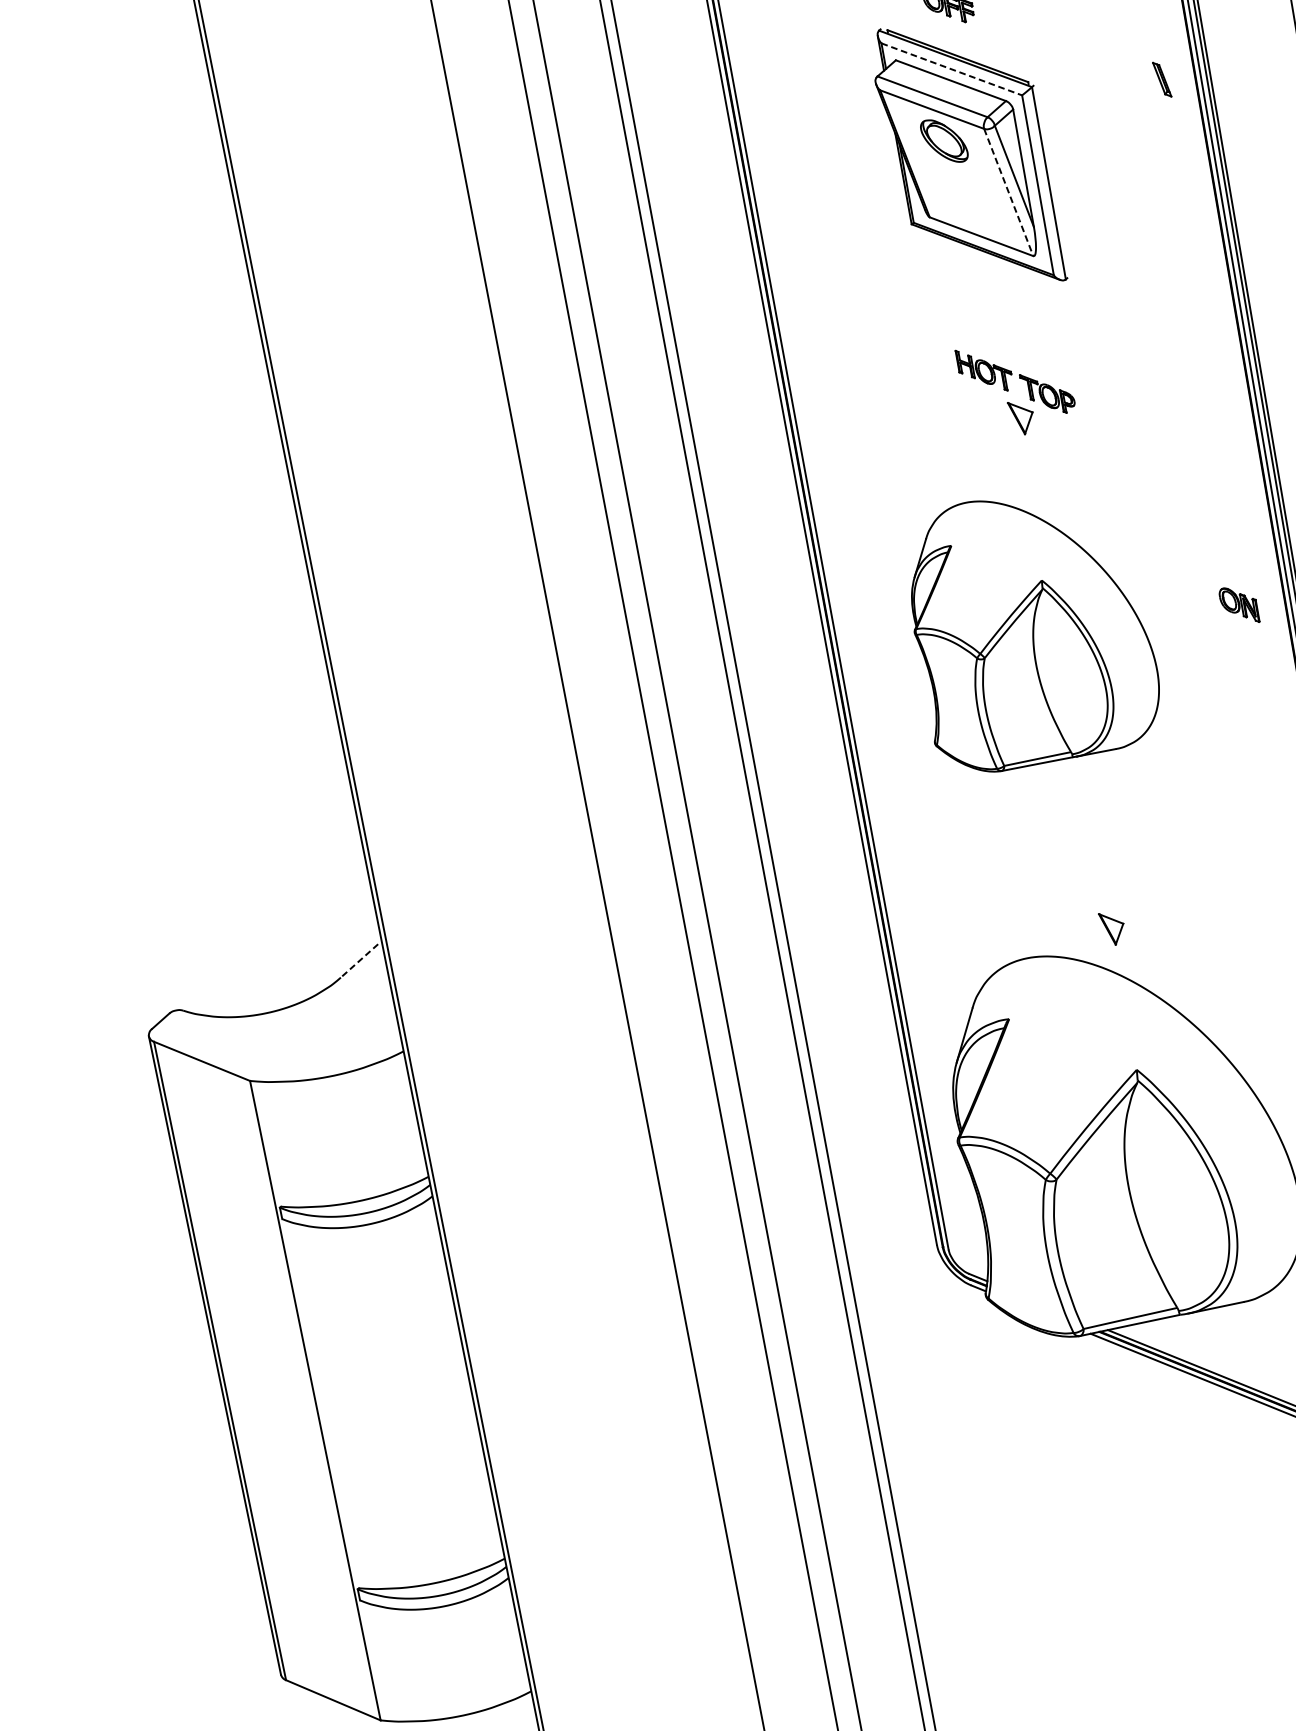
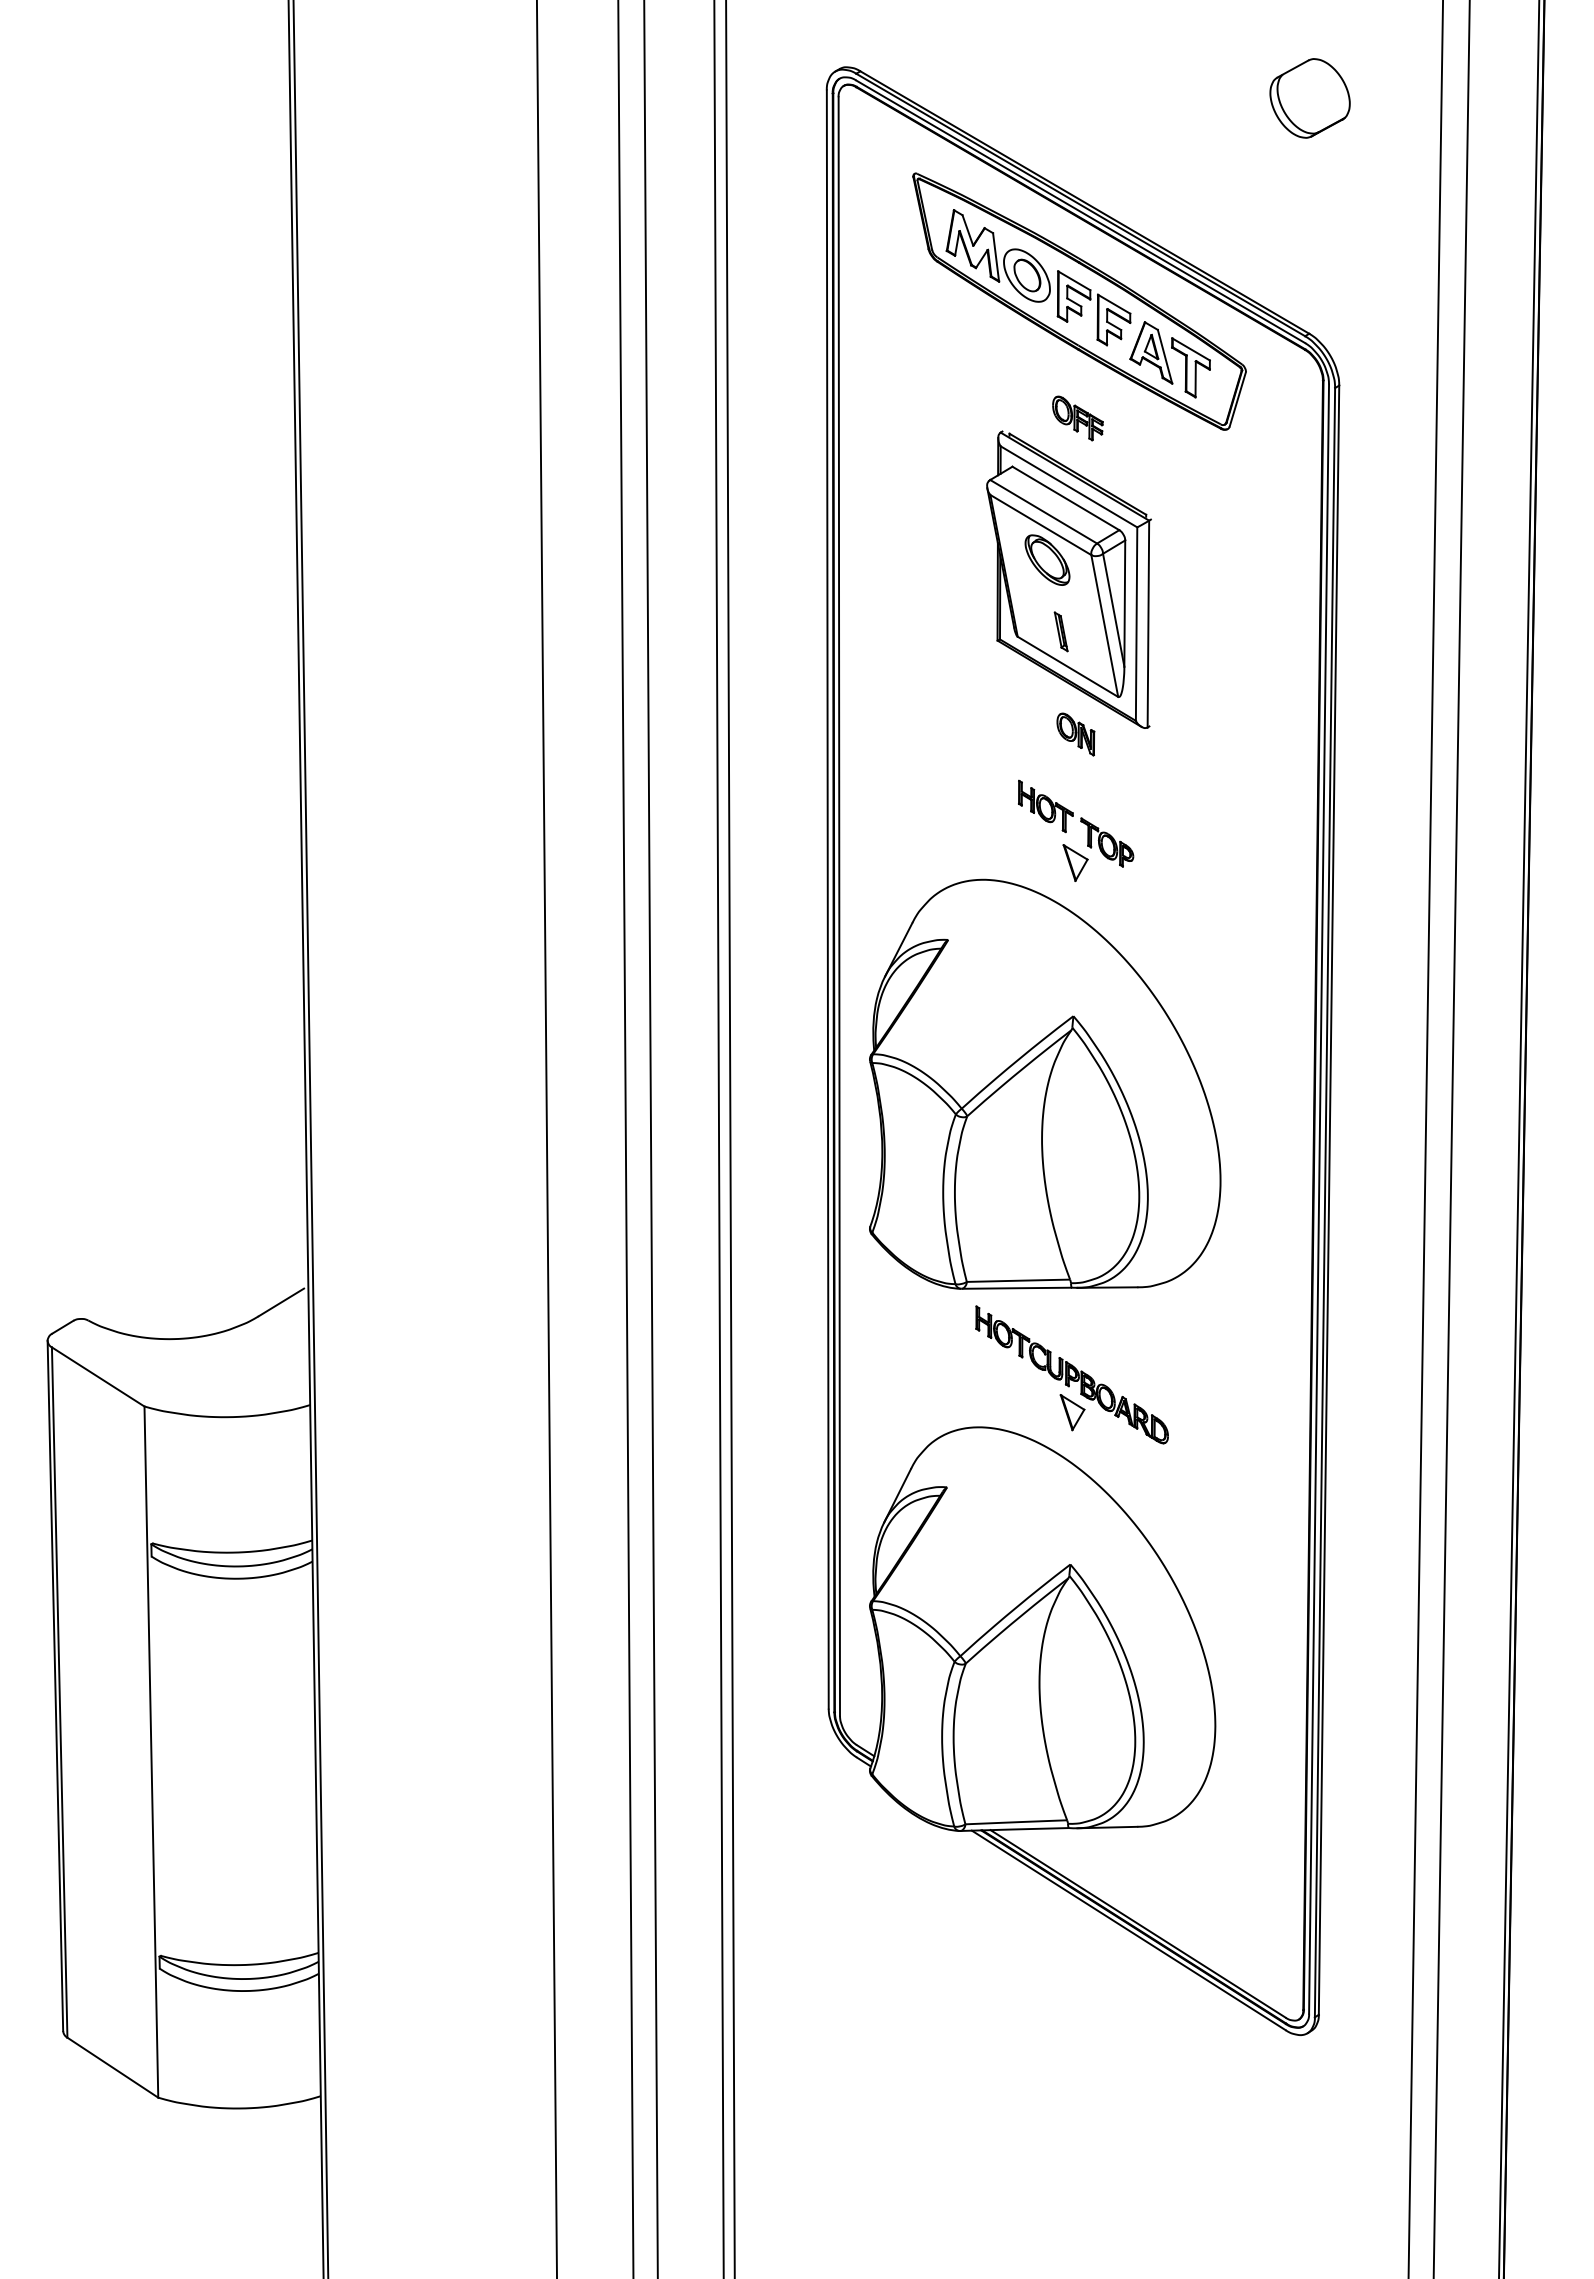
line: (952, 69) -> (1069, 487), dashed -> solid
part: (1161, 79) -> (1060, 631), moved
line: (1008, 193) -> (1104, 626), dashed -> solid
part: (1238, 605) -> (1075, 734), moved
part: (1031, 627) -> (1045, 1083), size x1.43
part: (1105, 893) -> (1071, 1374), added
line: (359, 960) -> (281, 1302), dashed -> solid

